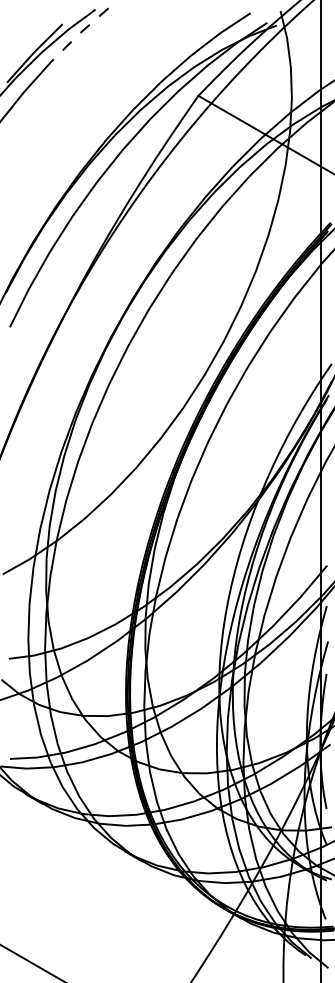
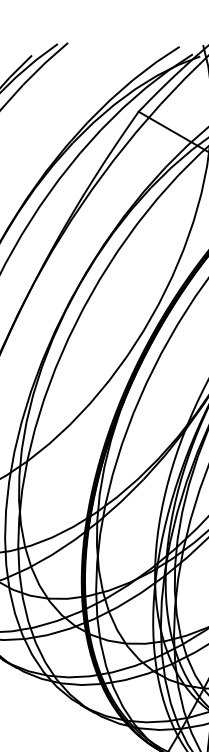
line: (79, 33) -> (45, 62), dashed -> solid

